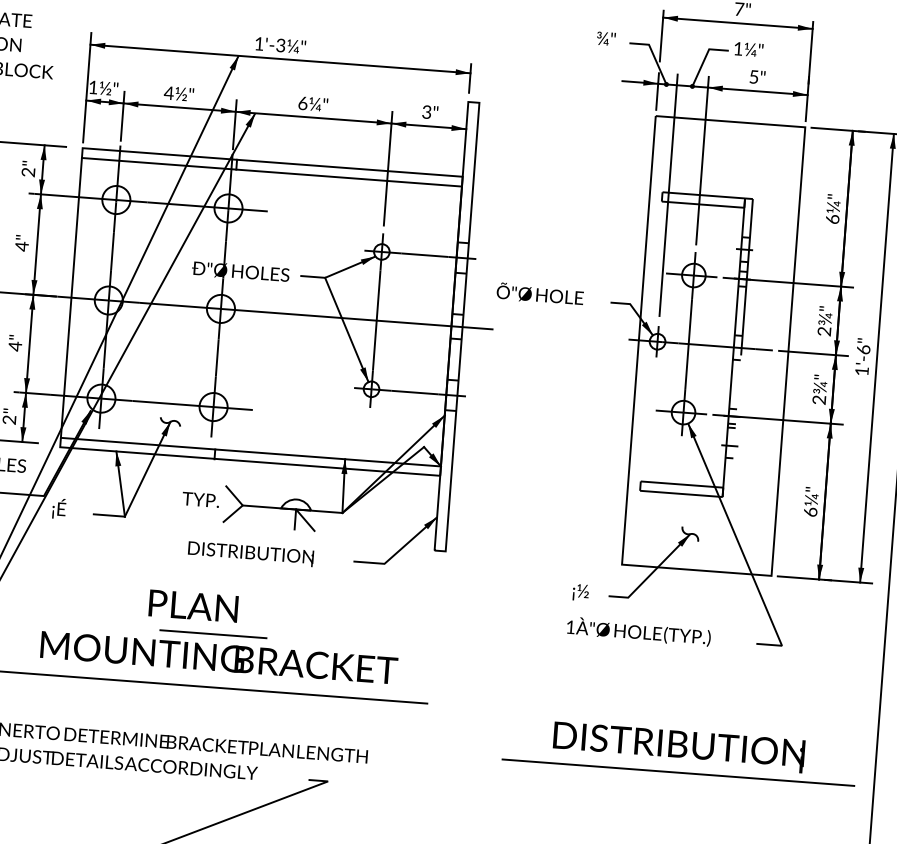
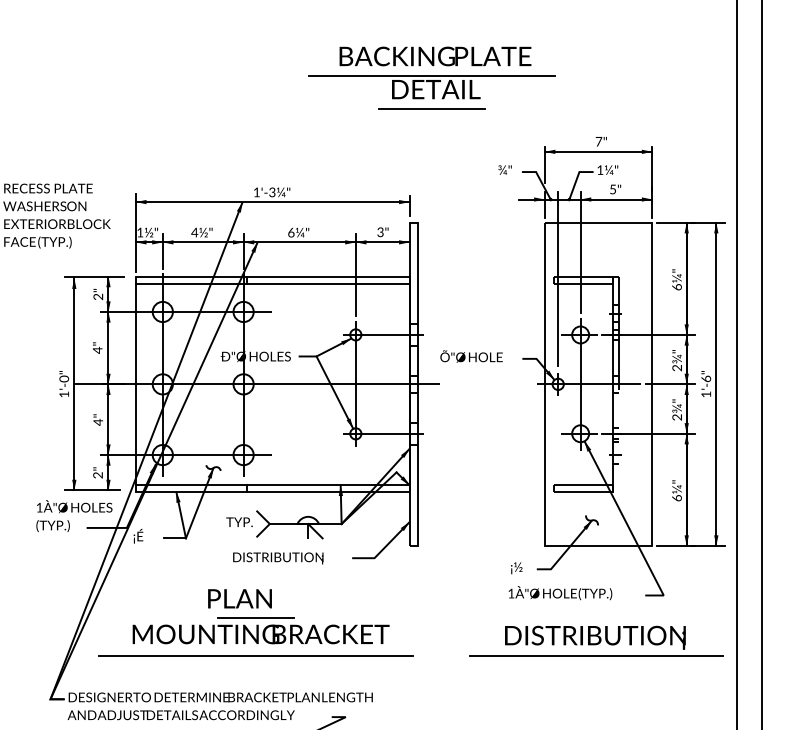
part: (680, 751) -> (596, 640), moved

